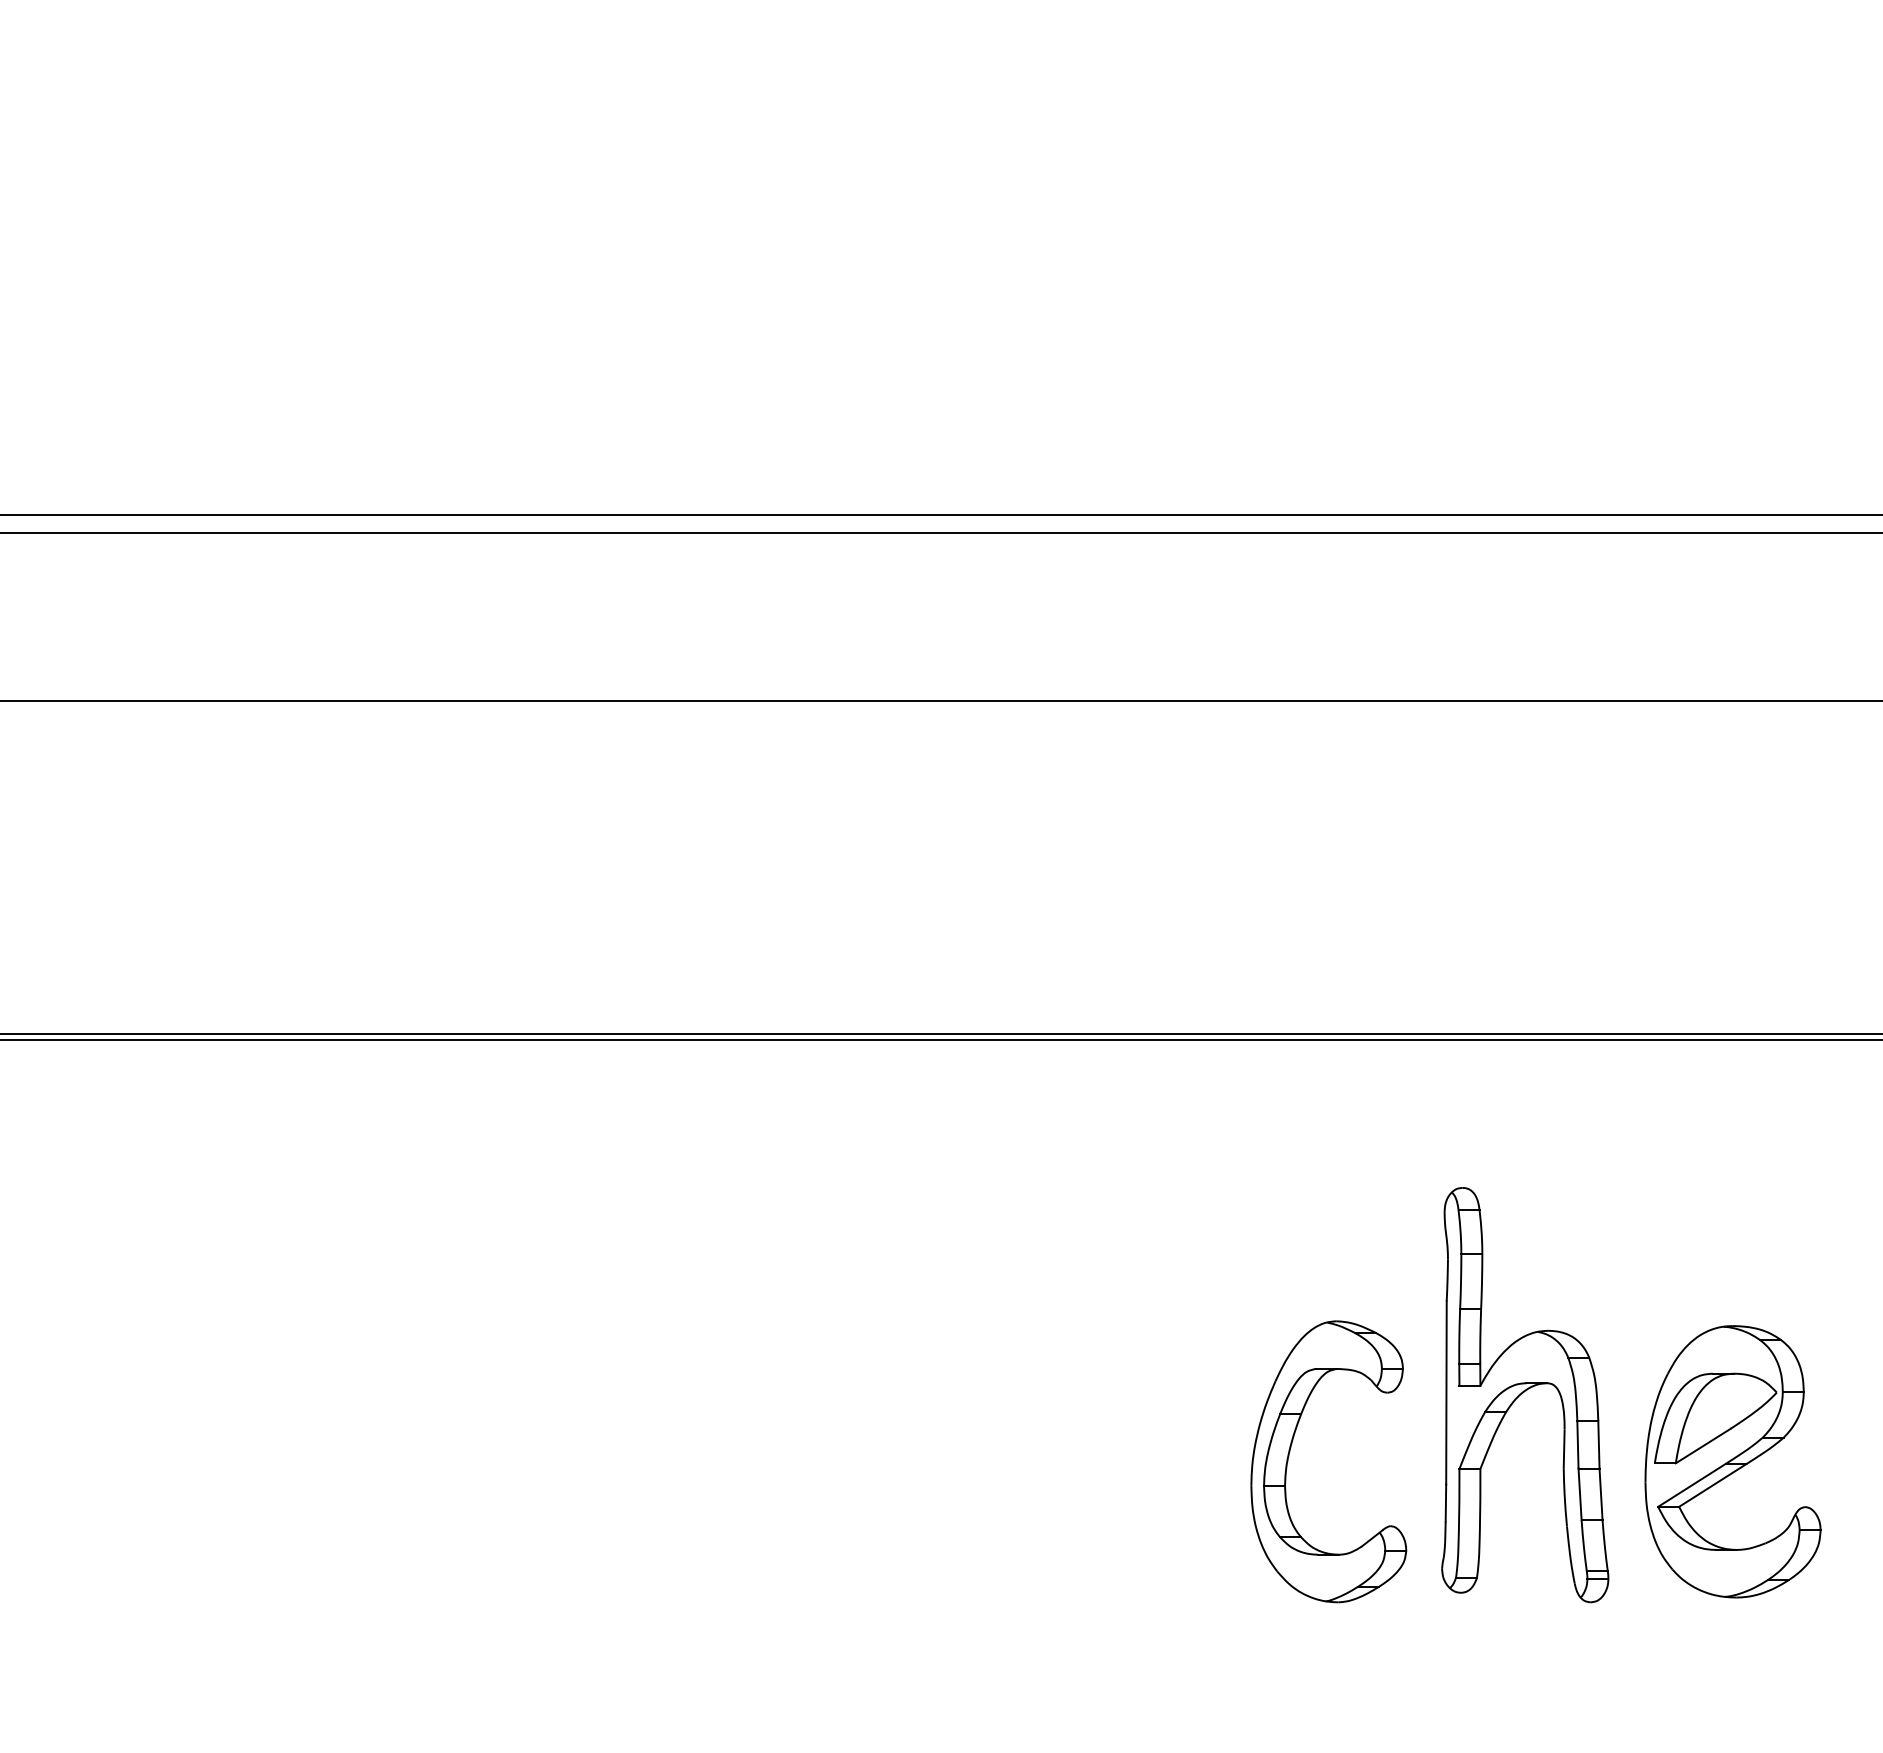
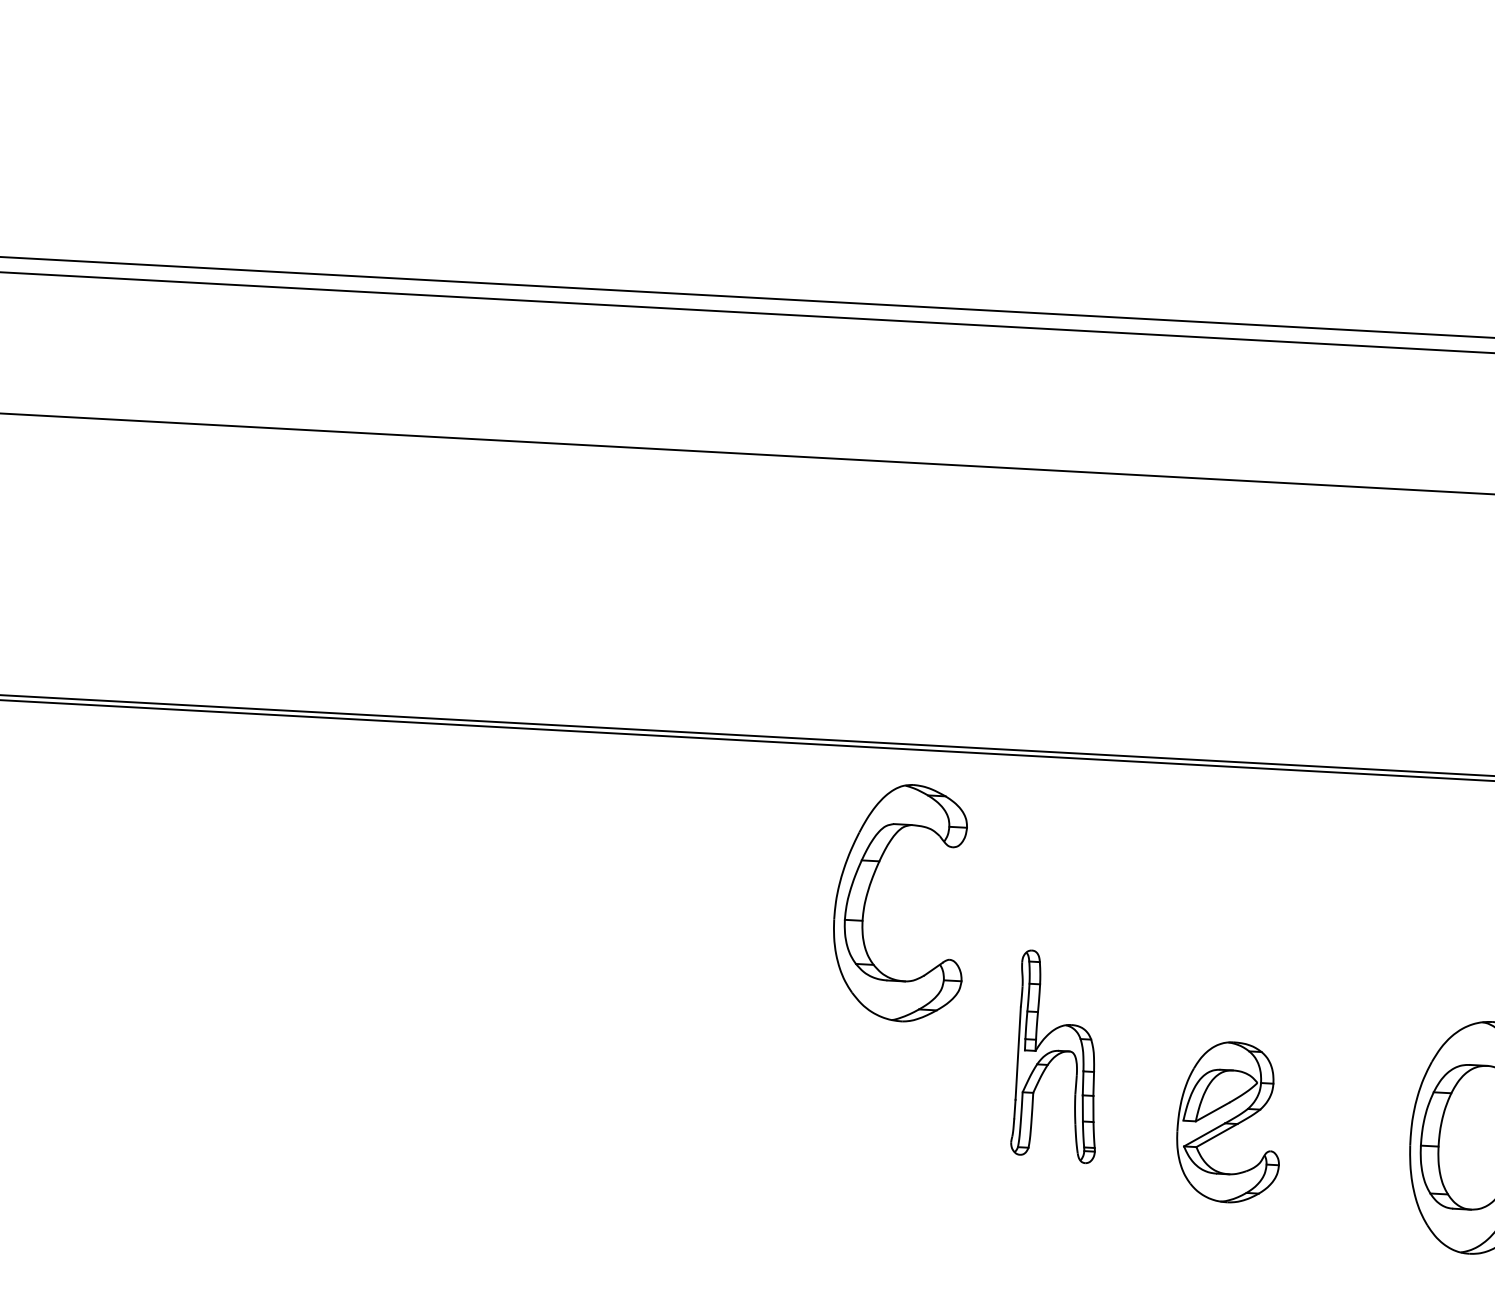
part: (1525, 1395) -> (1058, 1057), size x0.6
part: (1290, 1451) -> (868, 892), moved
part: (1732, 1461) -> (1229, 1121), size x0.7

